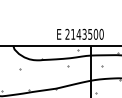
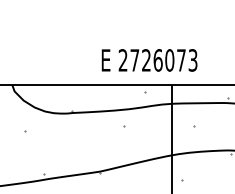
text: (87, 33) -> (164, 58), 2143500 -> 2726073

